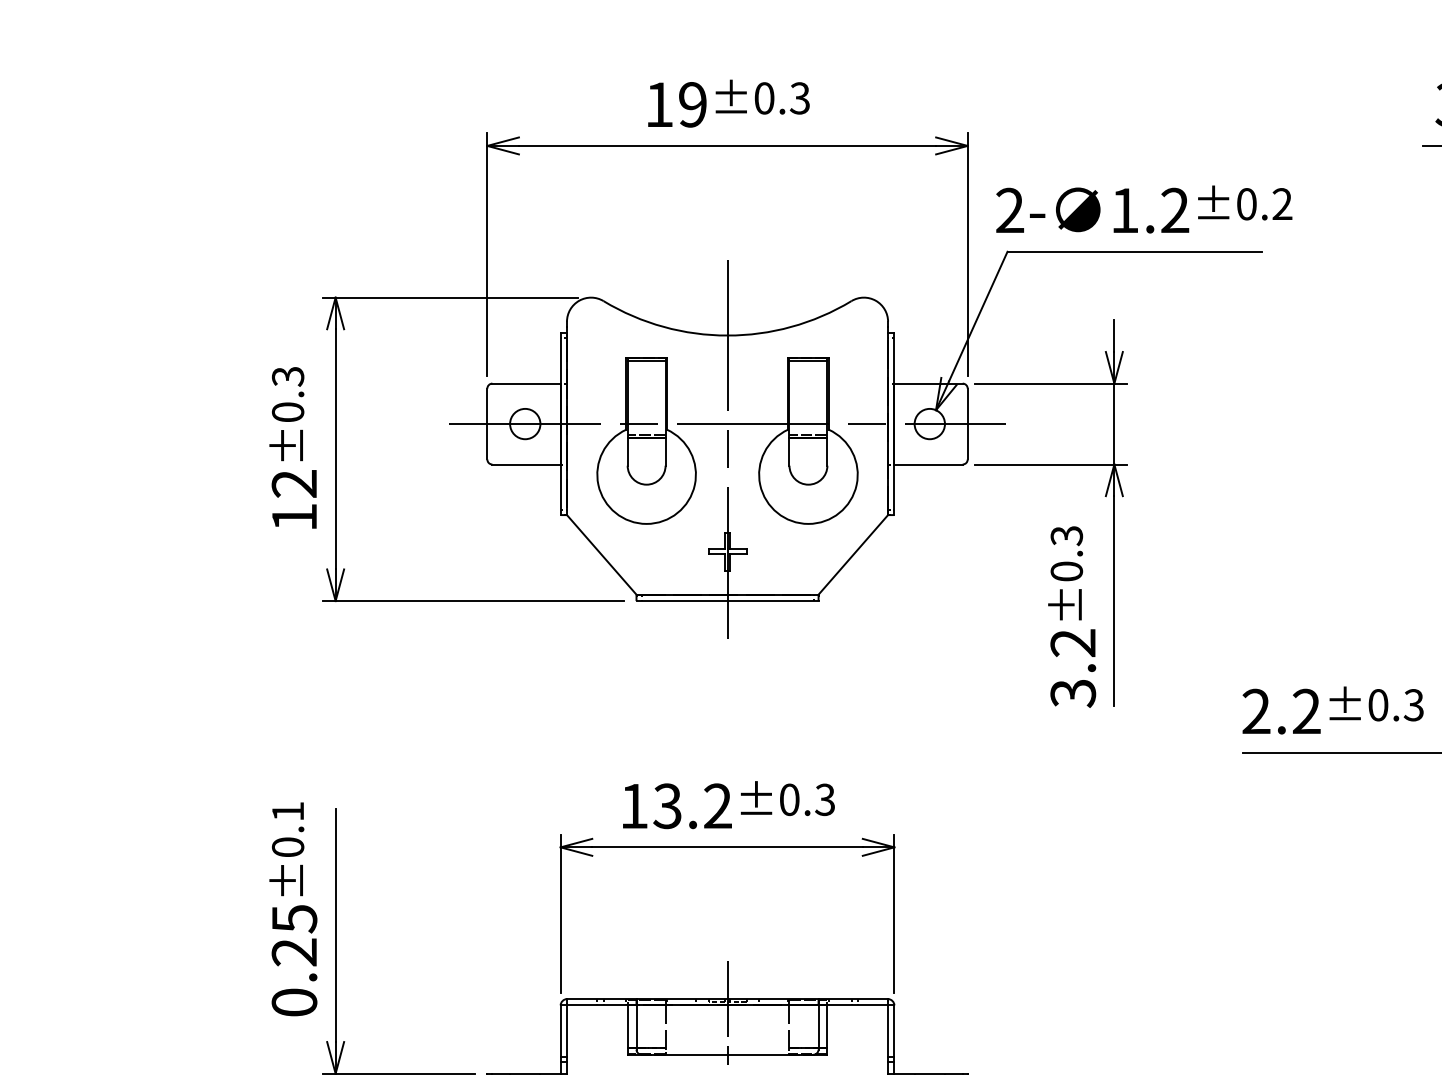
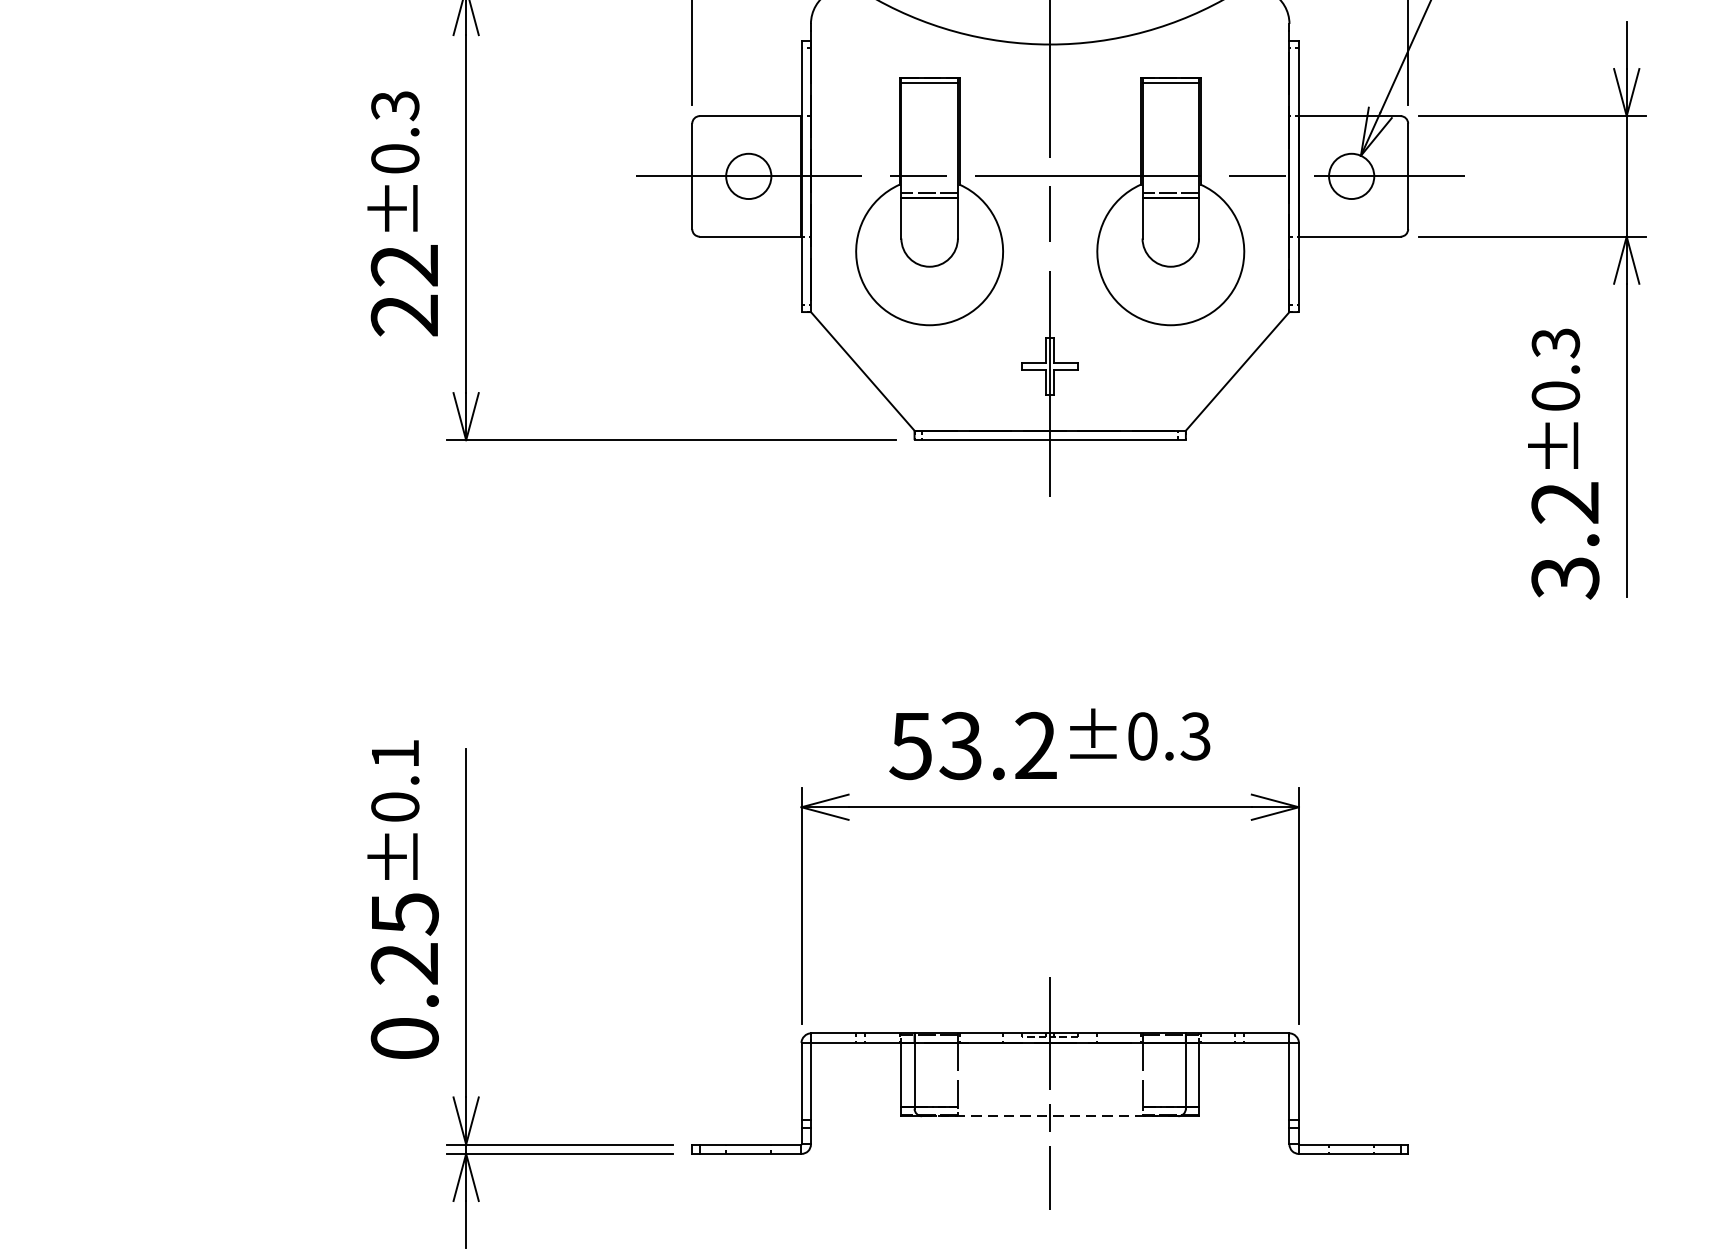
text: (293, 517) -> (403, 315), 12 -> 22
text: (633, 806) -> (910, 746), 13.2 -> 53.2
line: (727, 1054) -> (1050, 1115), solid -> dashed

